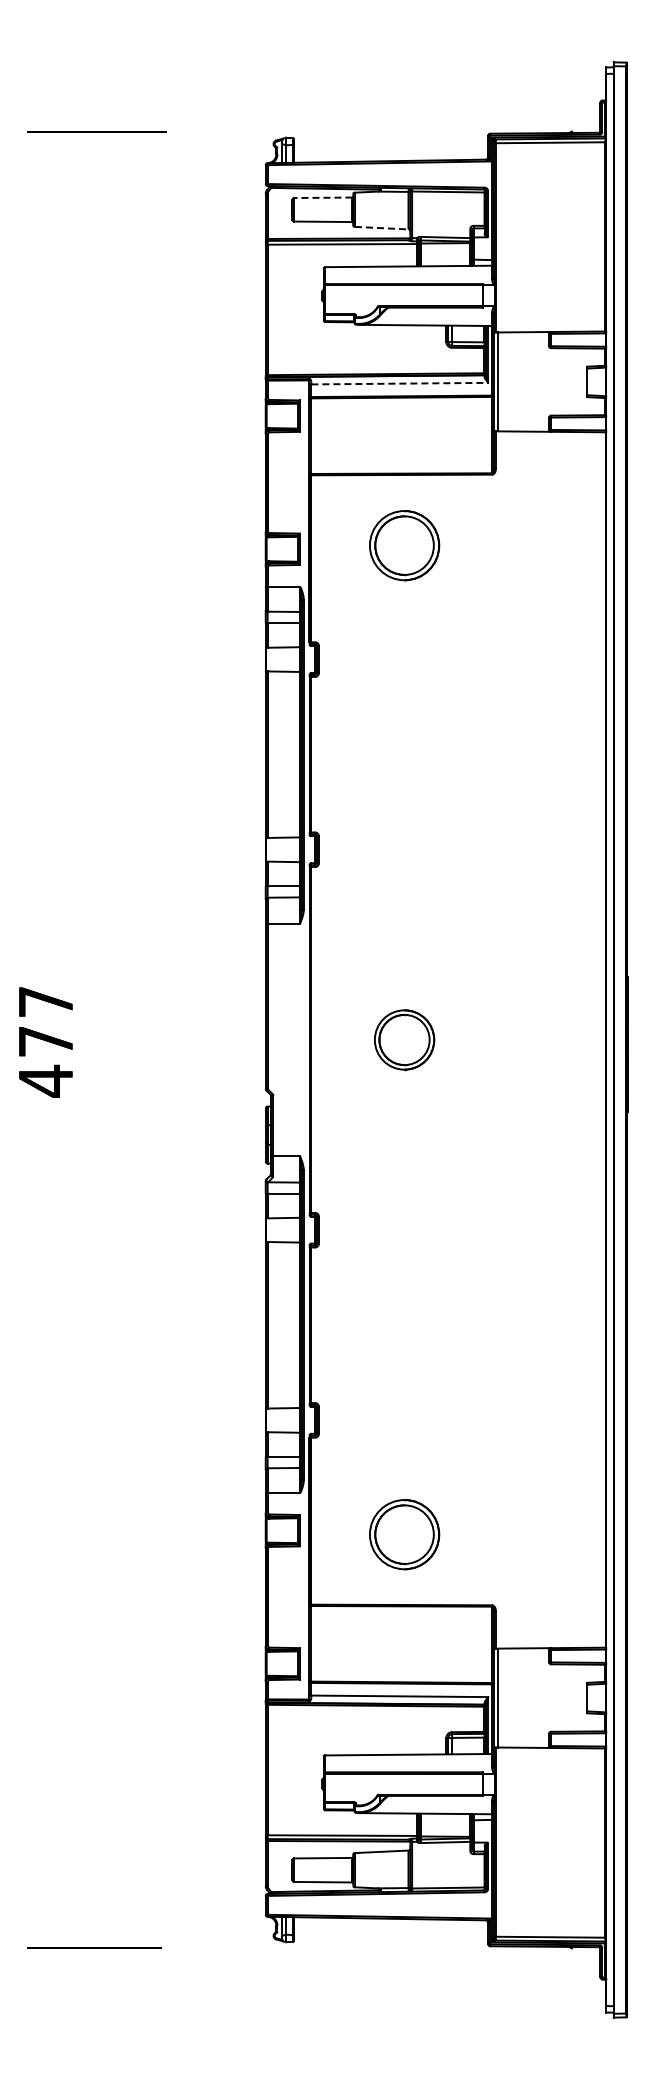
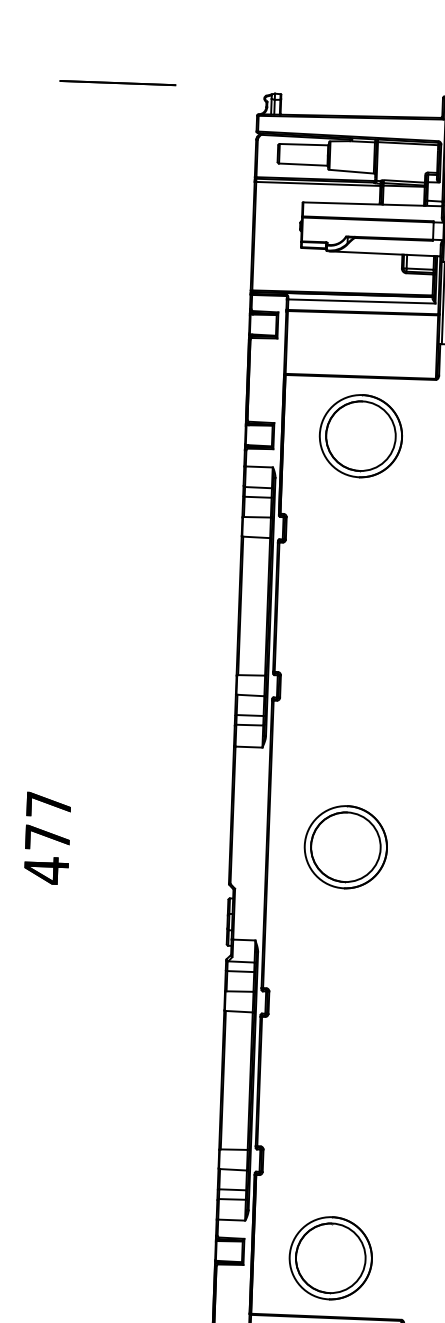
line: (322, 197) -> (303, 144), dashed -> solid
line: (381, 228) -> (351, 171), dashed -> solid
line: (400, 383) -> (362, 301), dashed -> solid
part: (404, 545) -> (360, 436), size x1.43
part: (404, 1039) -> (345, 846), size x1.67
part: (404, 1534) -> (330, 1258), size x1.43

